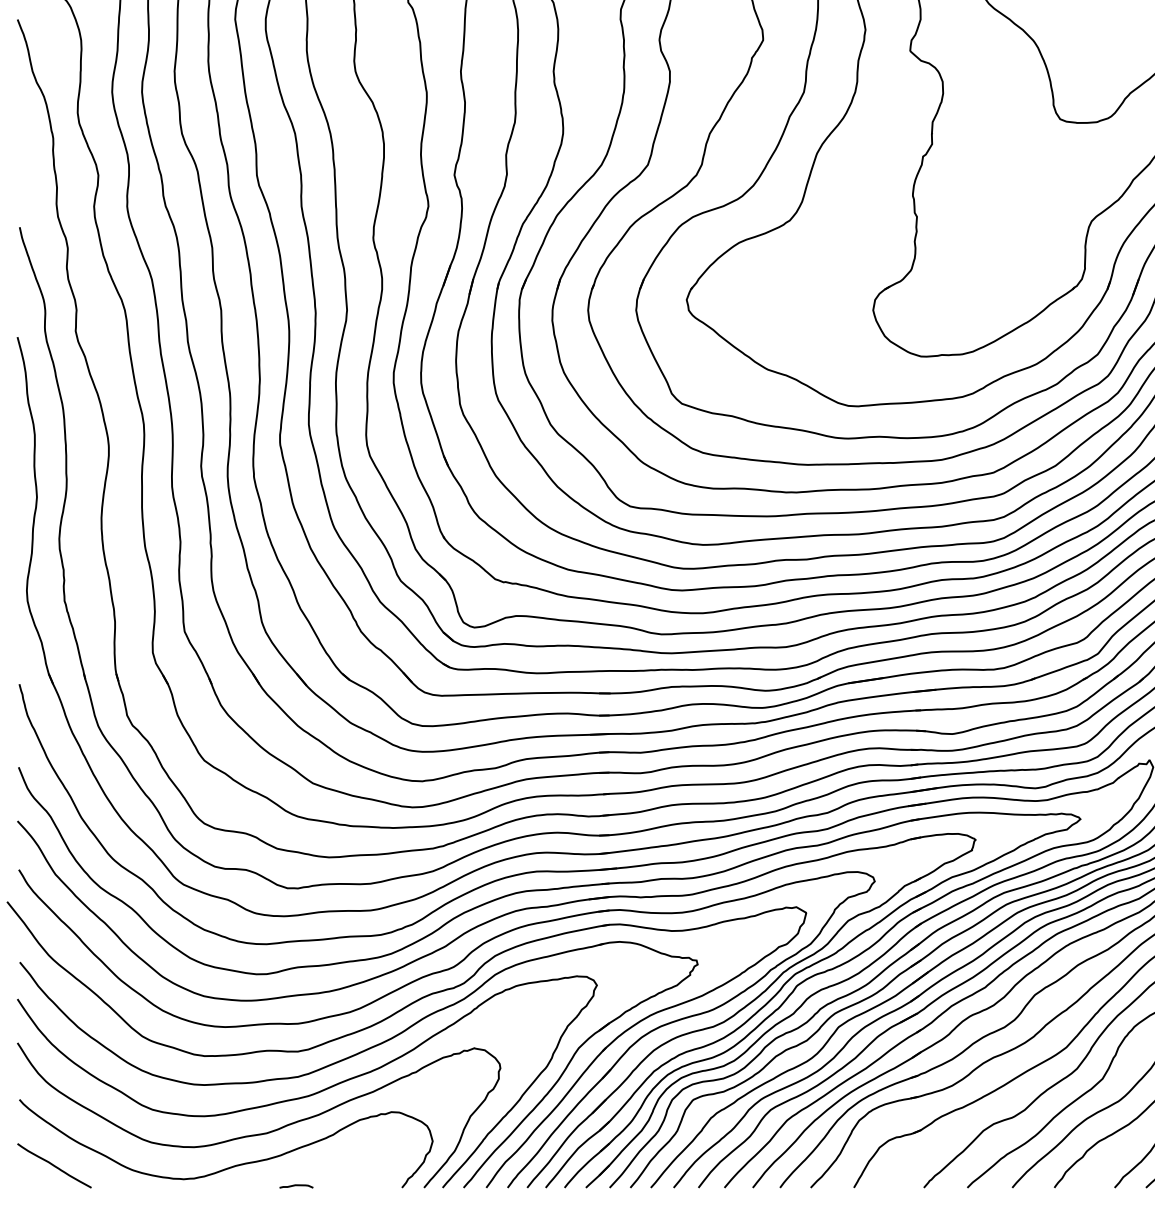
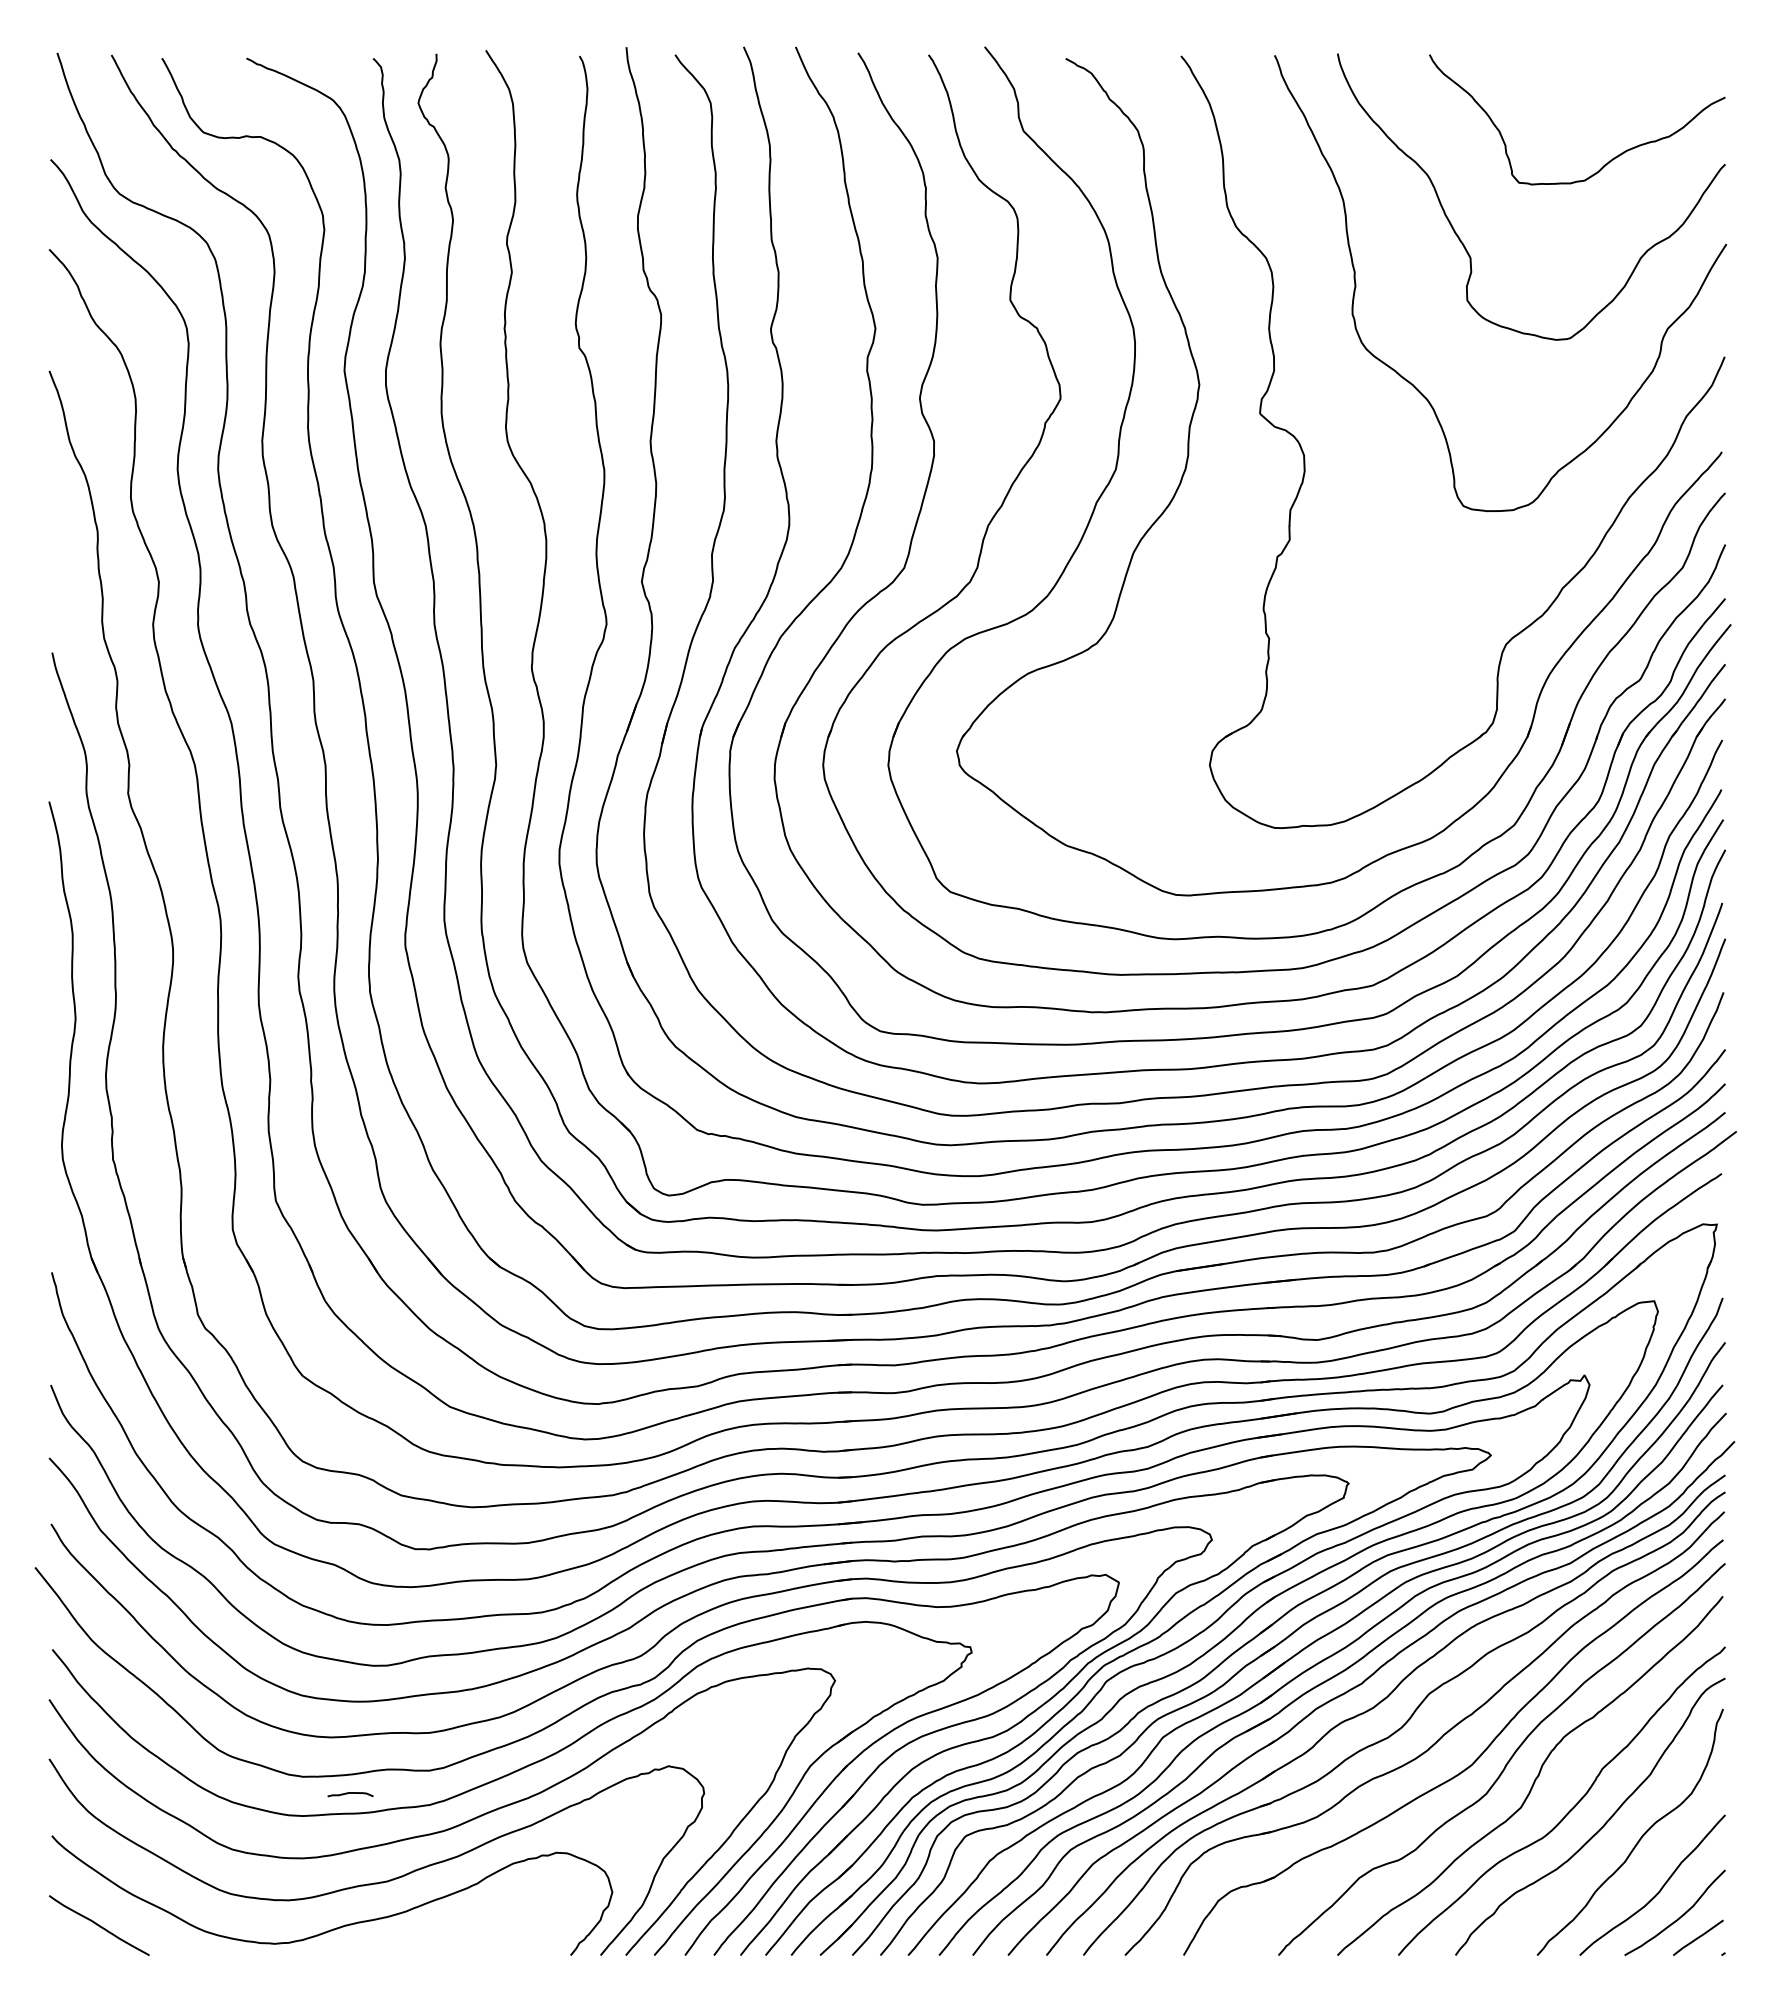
curve: (296, 1185) -> (350, 1793), moved

